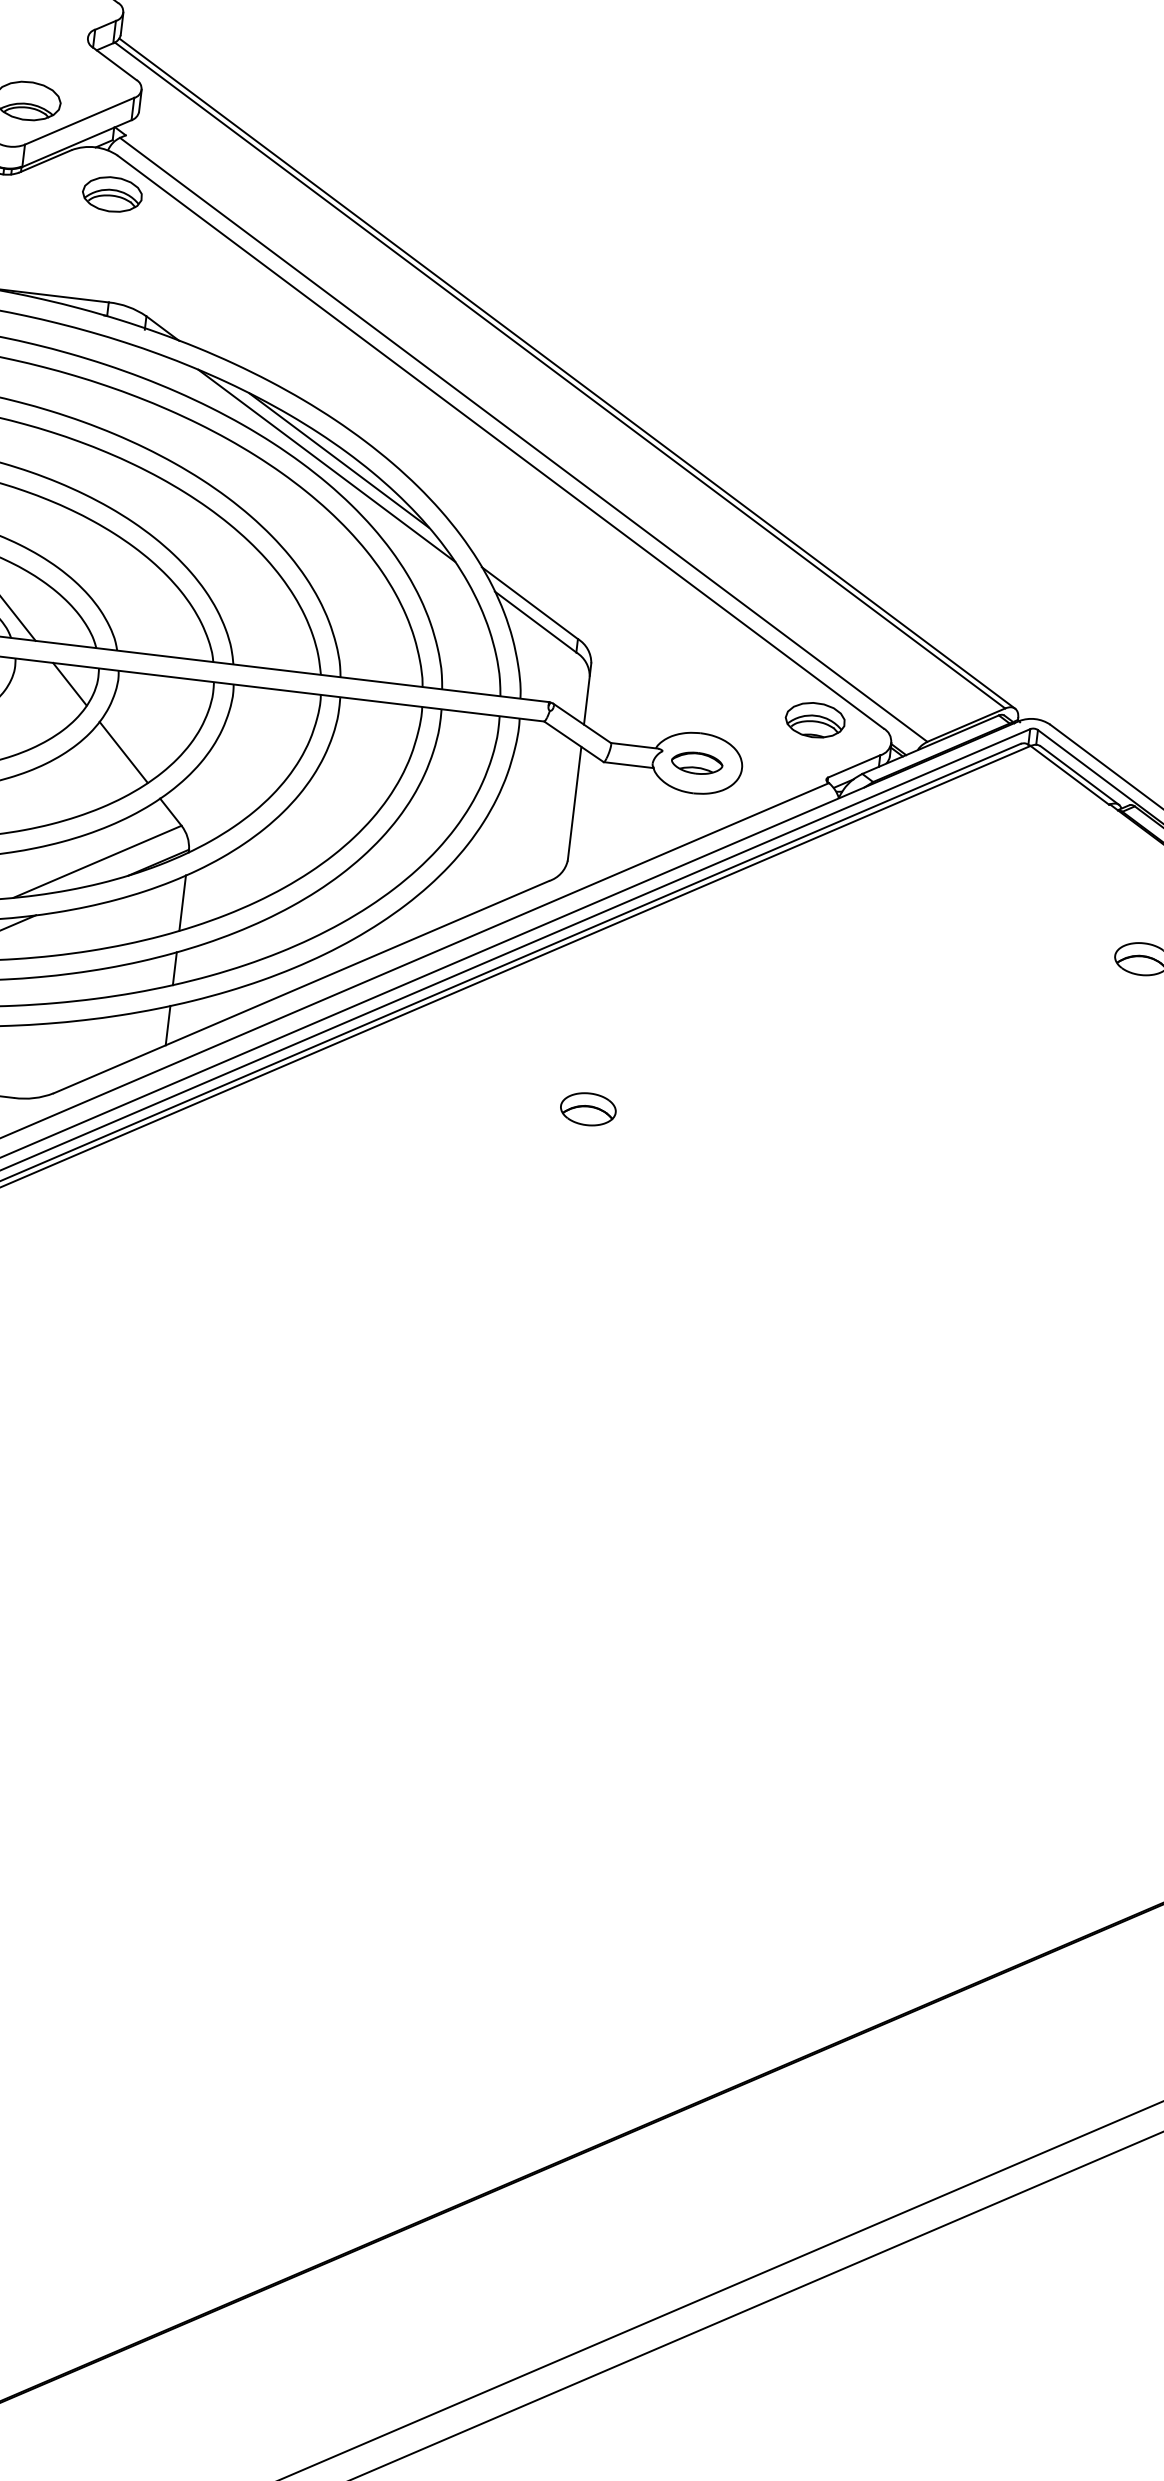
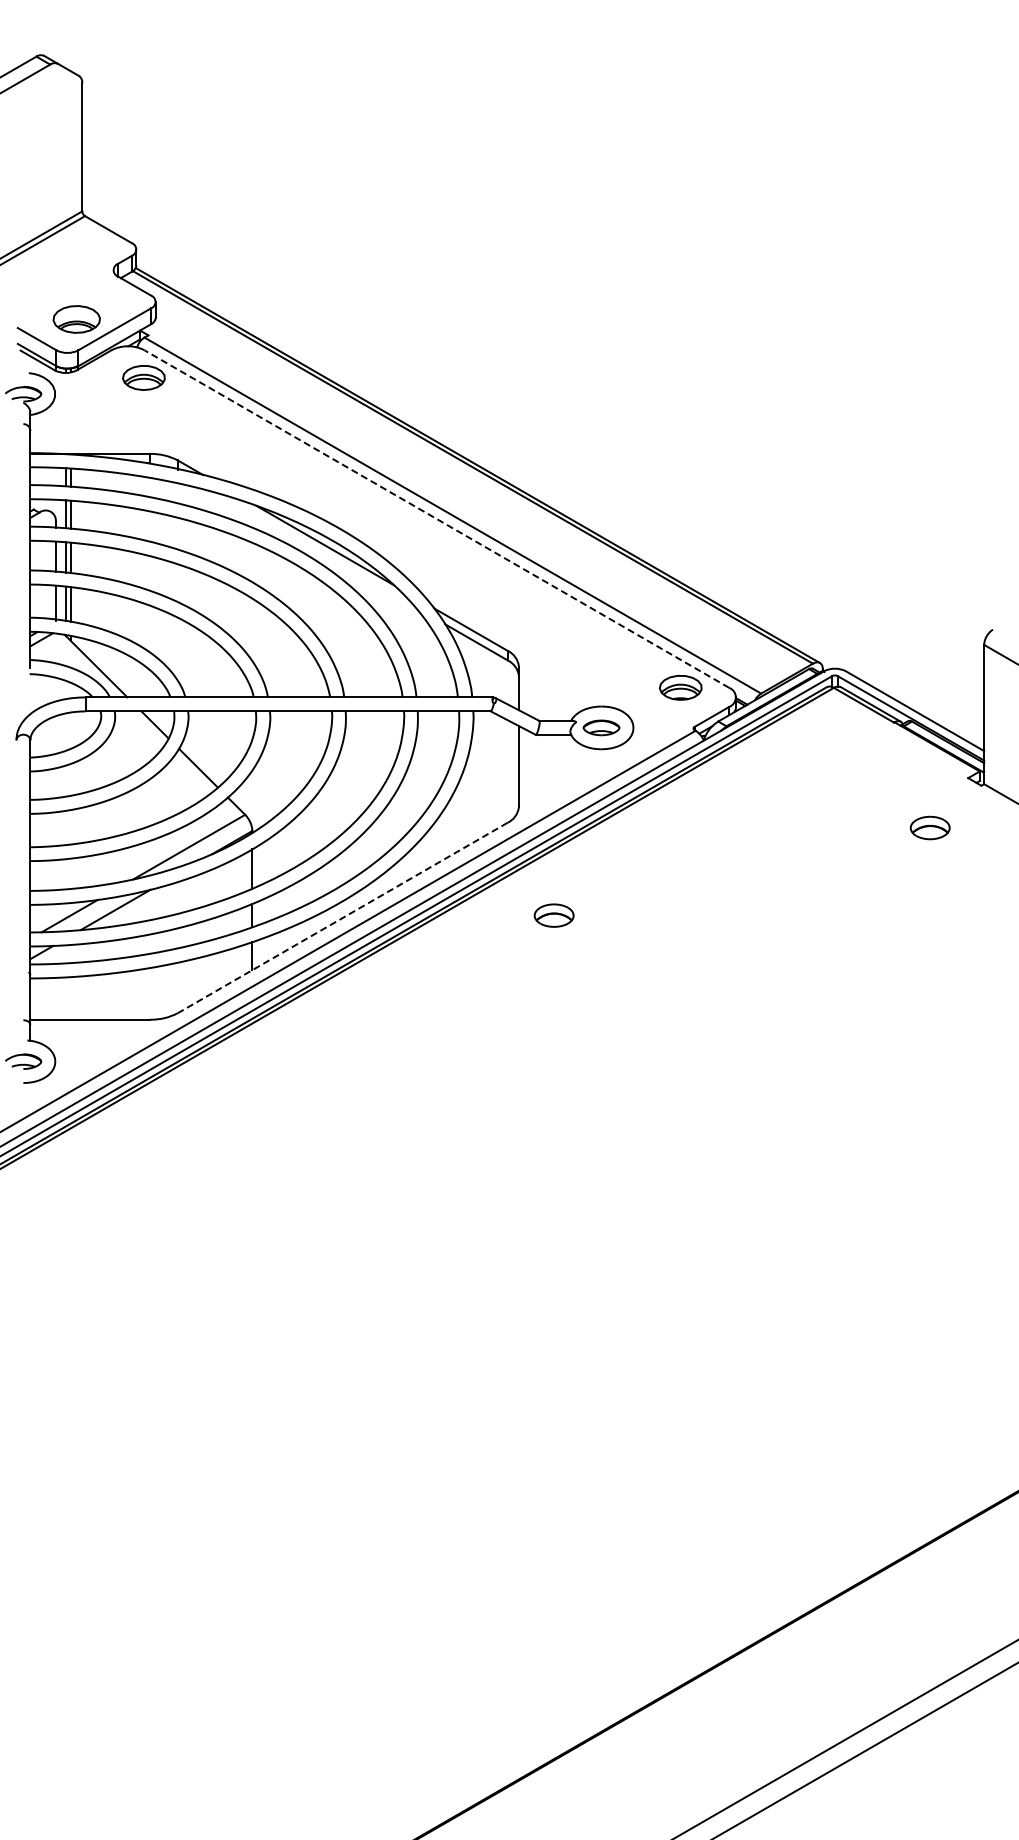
line: (500, 442) -> (436, 519), solid -> dashed
line: (326, 464) -> (316, 549), removed
line: (301, 987) -> (342, 918), solid -> dashed
part: (587, 1109) -> (553, 915), moved

